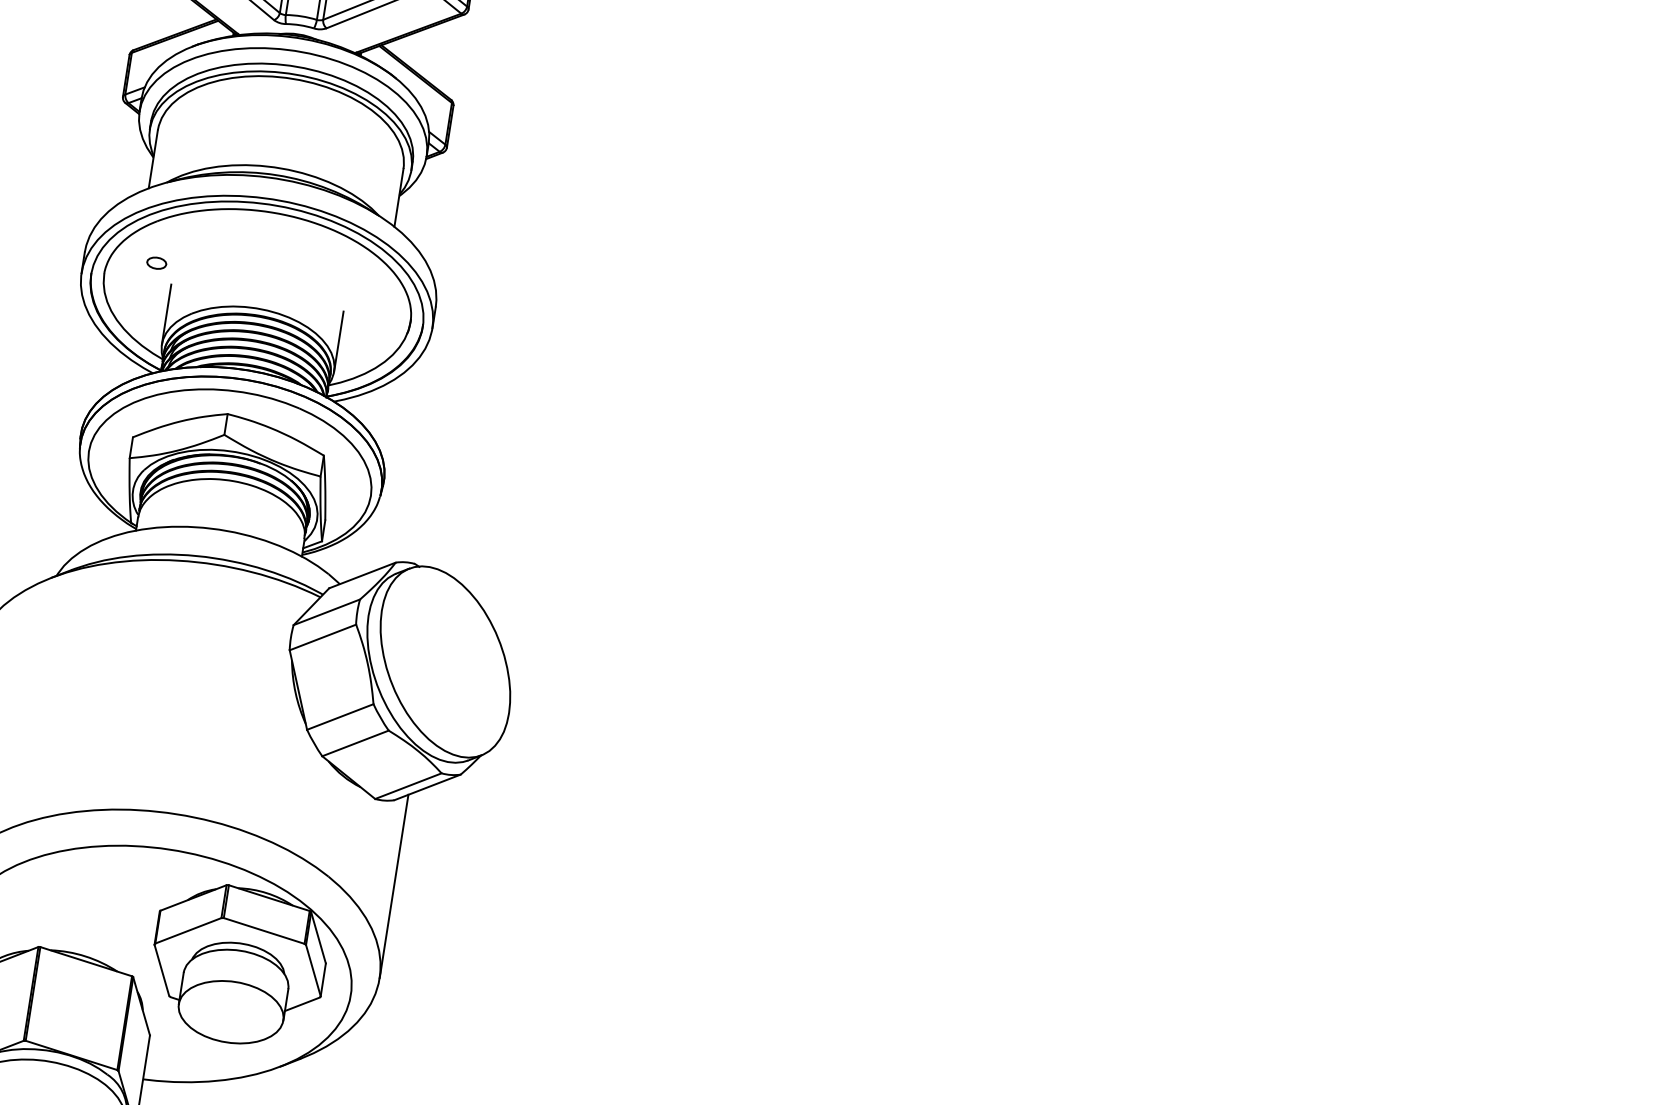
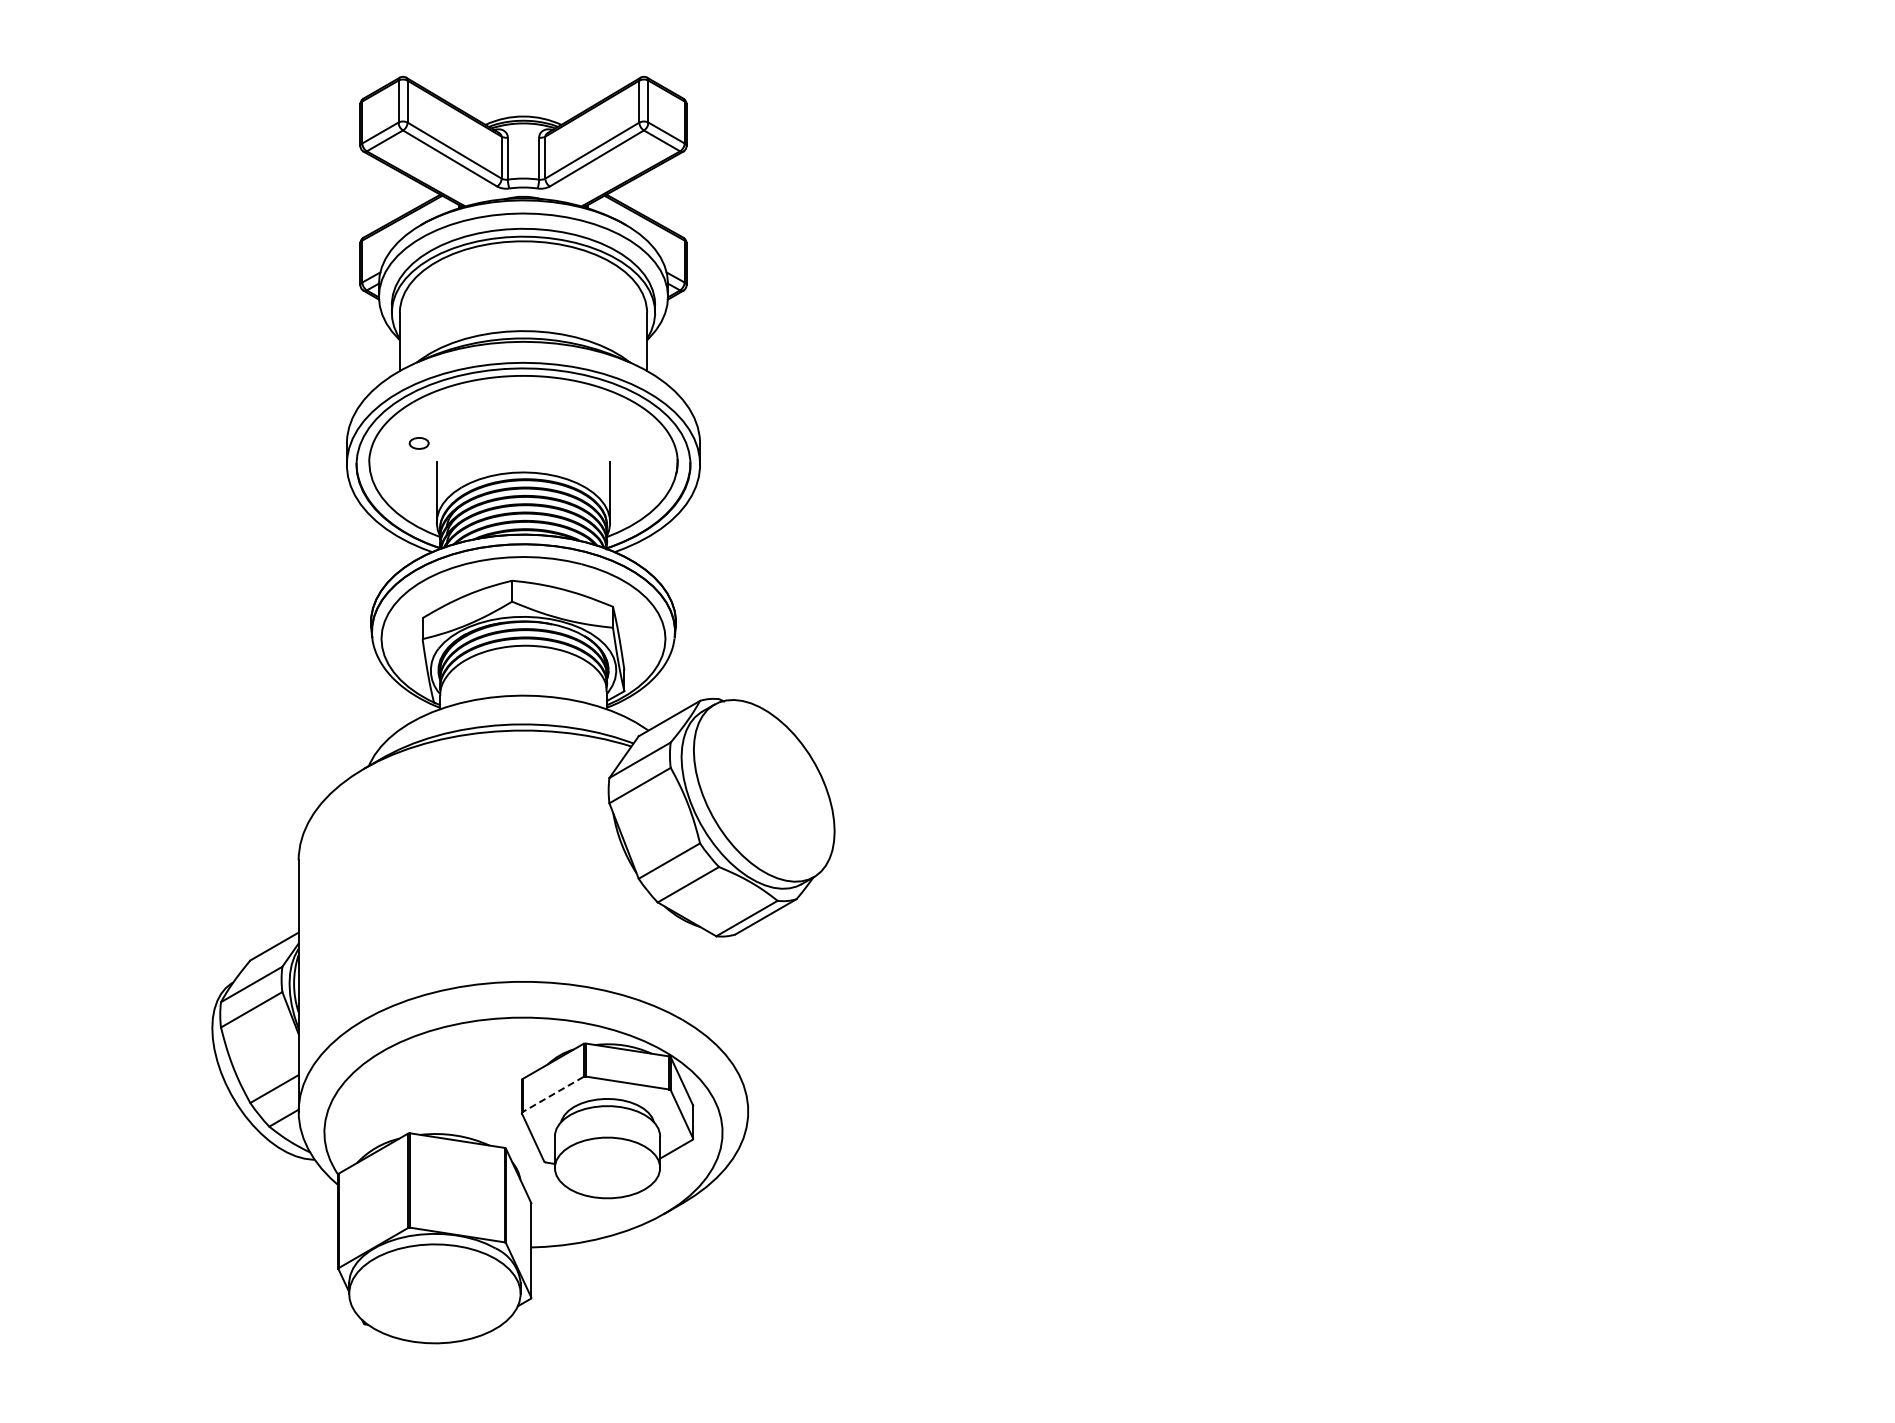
line: (394, 886) -> (748, 1019), removed
line: (187, 930) -> (552, 1094), solid -> dashed

